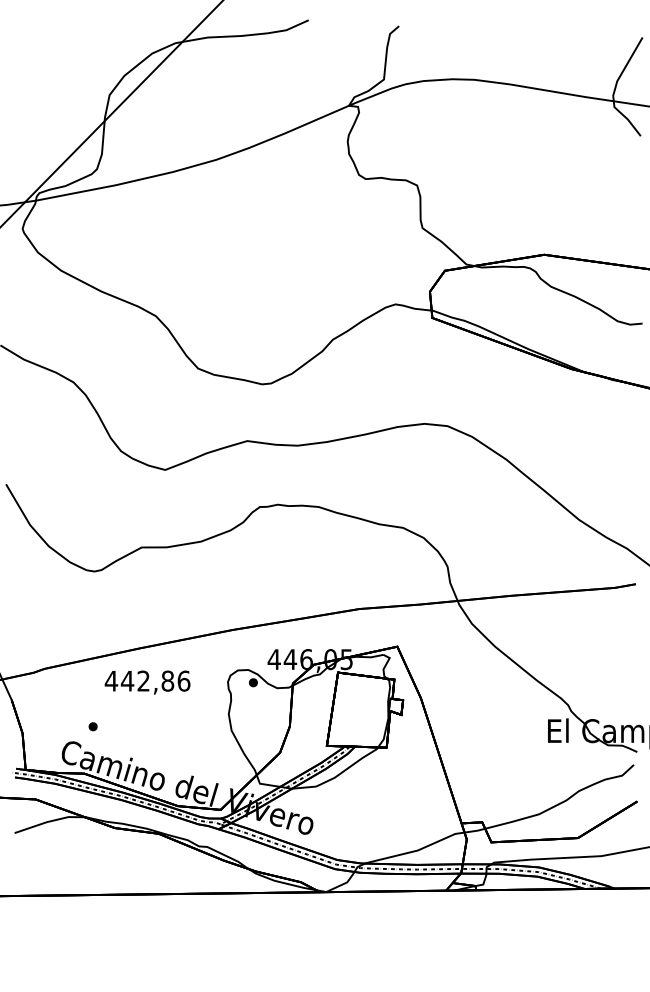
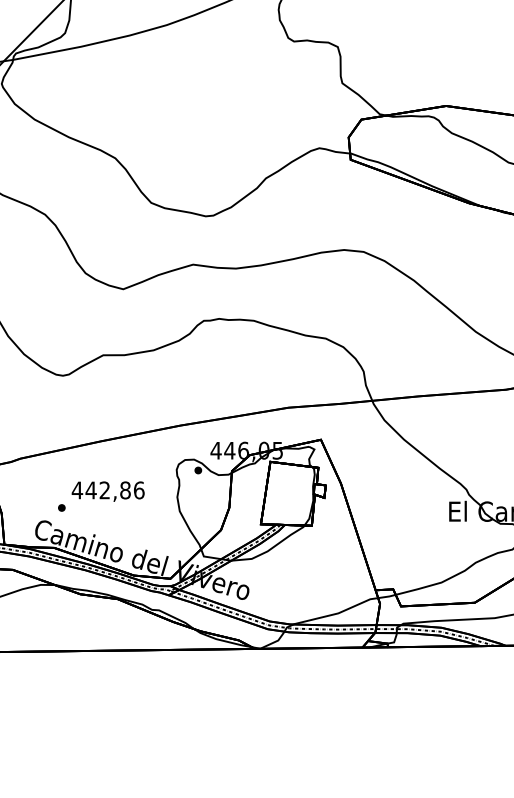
text: (147, 682) -> (108, 491), moved

